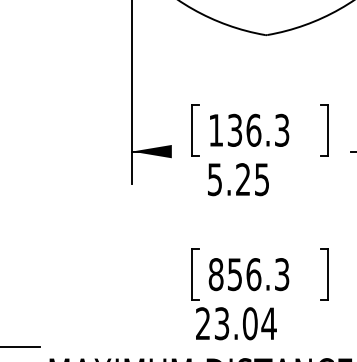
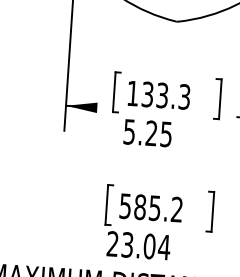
text: (253, 129) -> (162, 94), 136.3 -> 133.3
text: (248, 274) -> (150, 207), 856.3 -> 585.2

